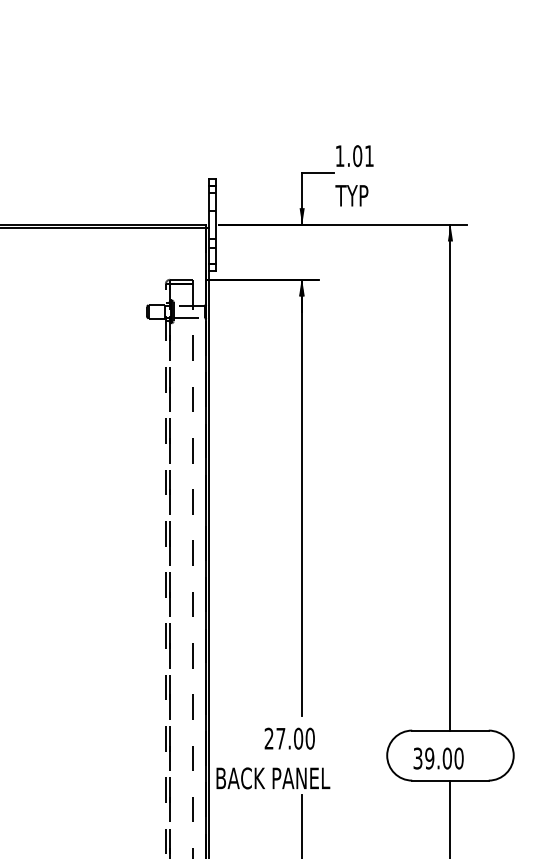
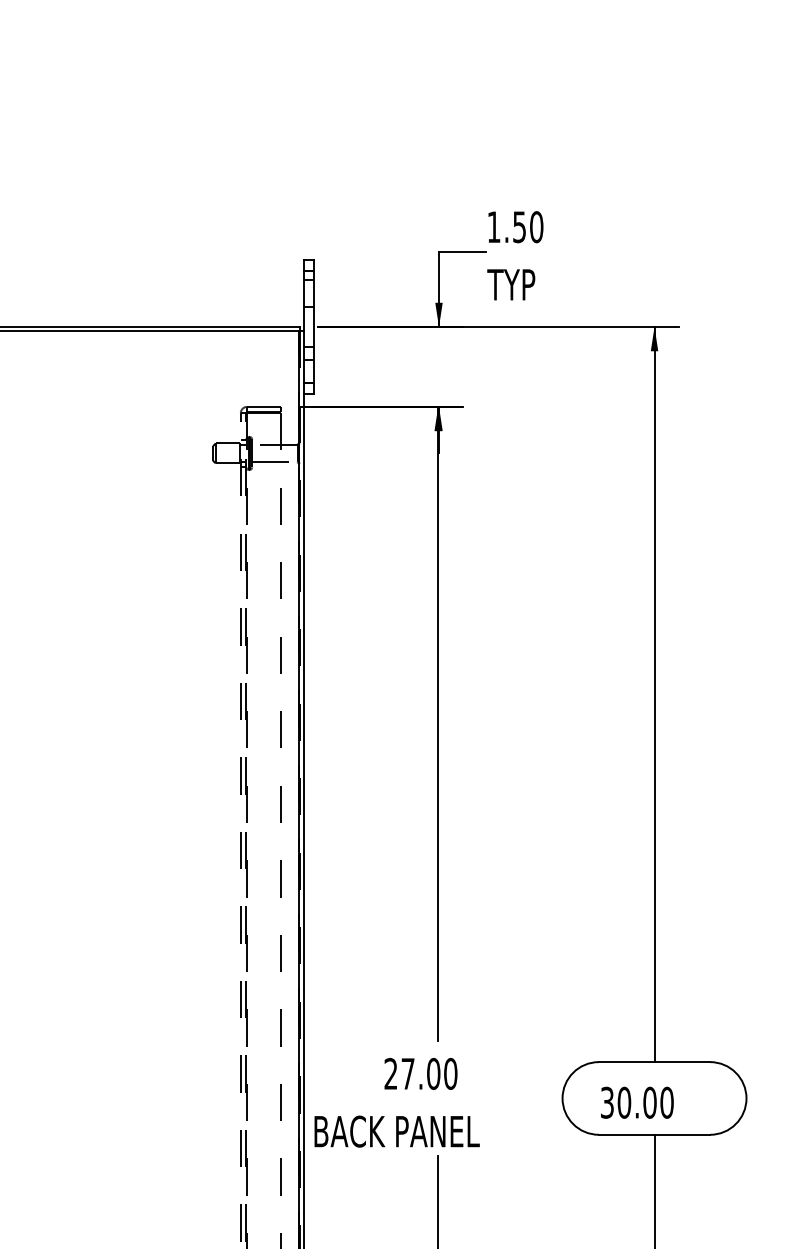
text: (363, 156) -> (528, 227), 1.01 -> 1.50
text: (429, 758) -> (624, 1102), 39.00 -> 30.00

